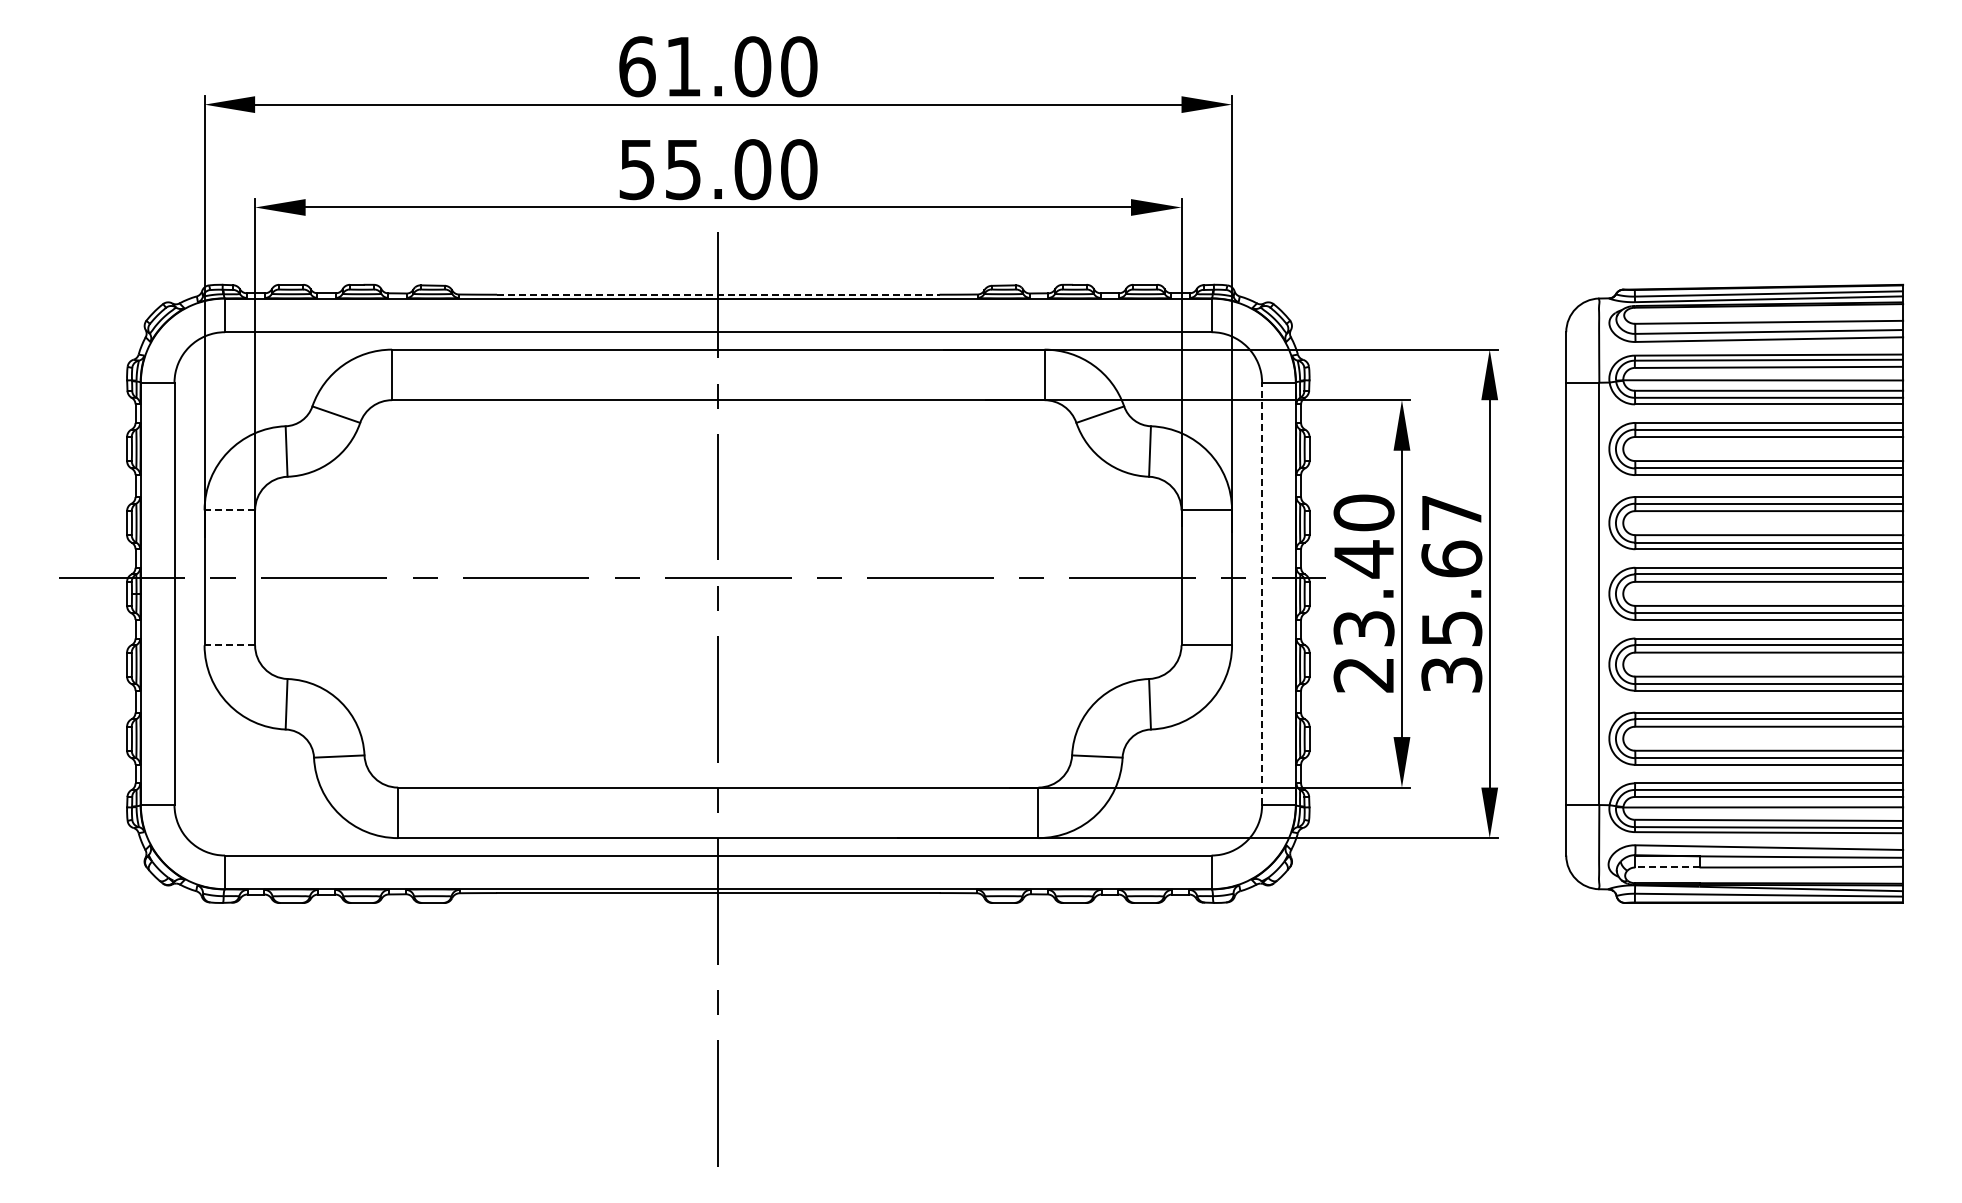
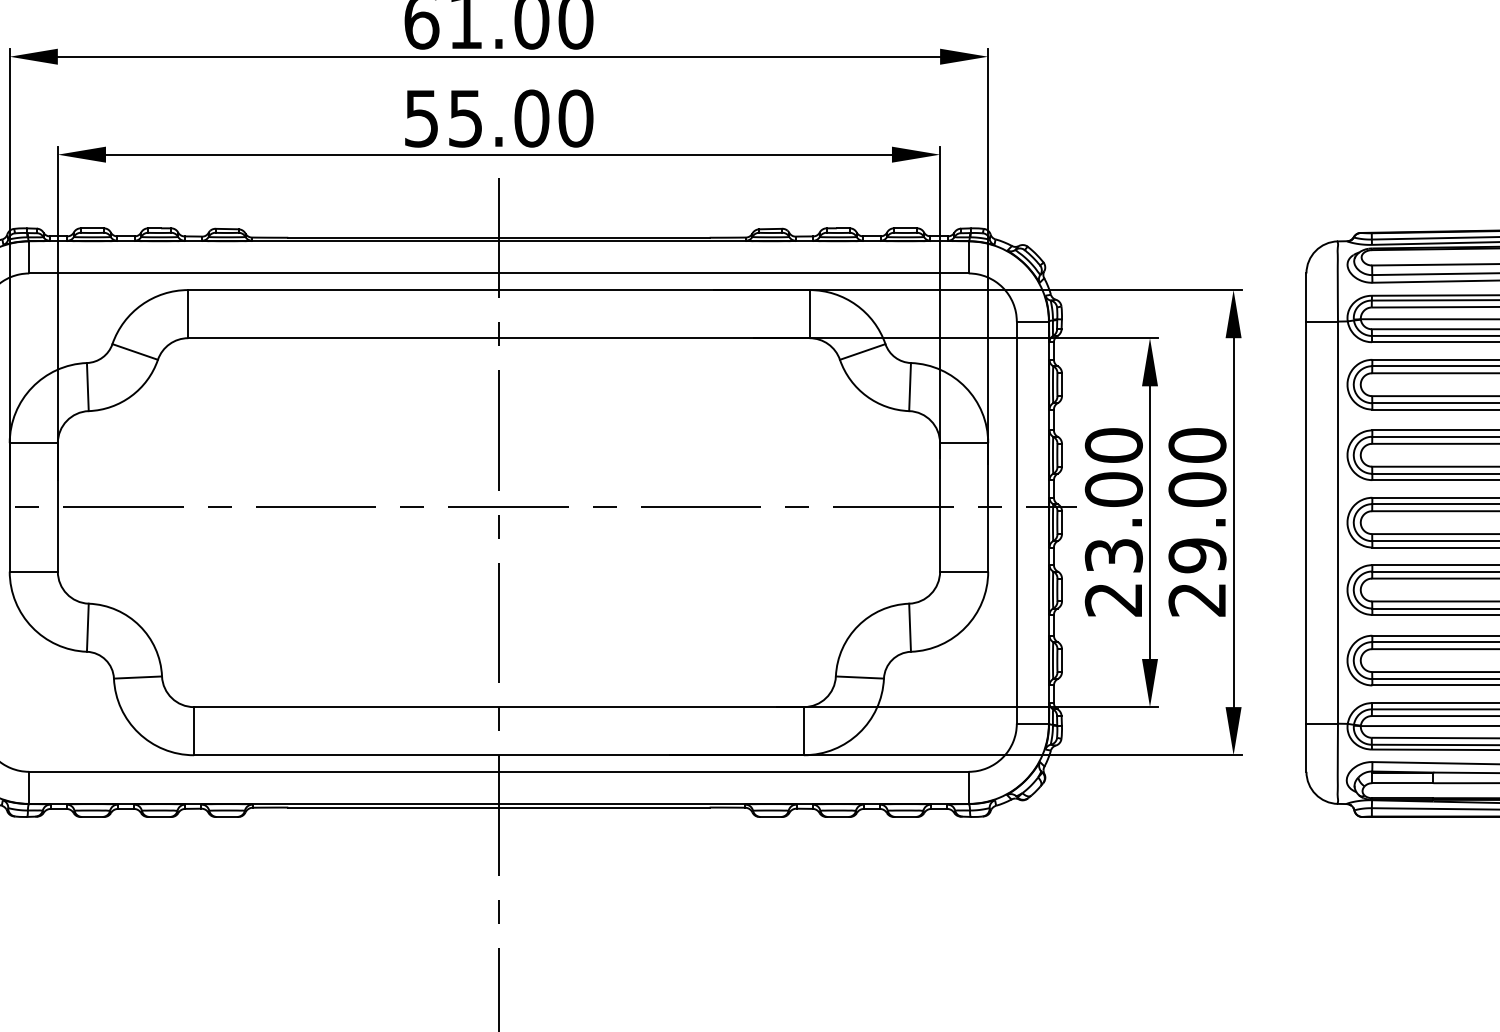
line: (718, 294) -> (499, 237), dashed -> solid
line: (229, 510) -> (33, 443), dashed -> solid
text: (1363, 559) -> (1113, 489), 23.40 -> 23.00
line: (1262, 593) -> (1017, 522), dashed -> solid
text: (1451, 593) -> (1197, 522), 35.67 -> 29.00
line: (229, 645) -> (33, 571), dashed -> solid
line: (1666, 867) -> (1401, 783), dashed -> solid

